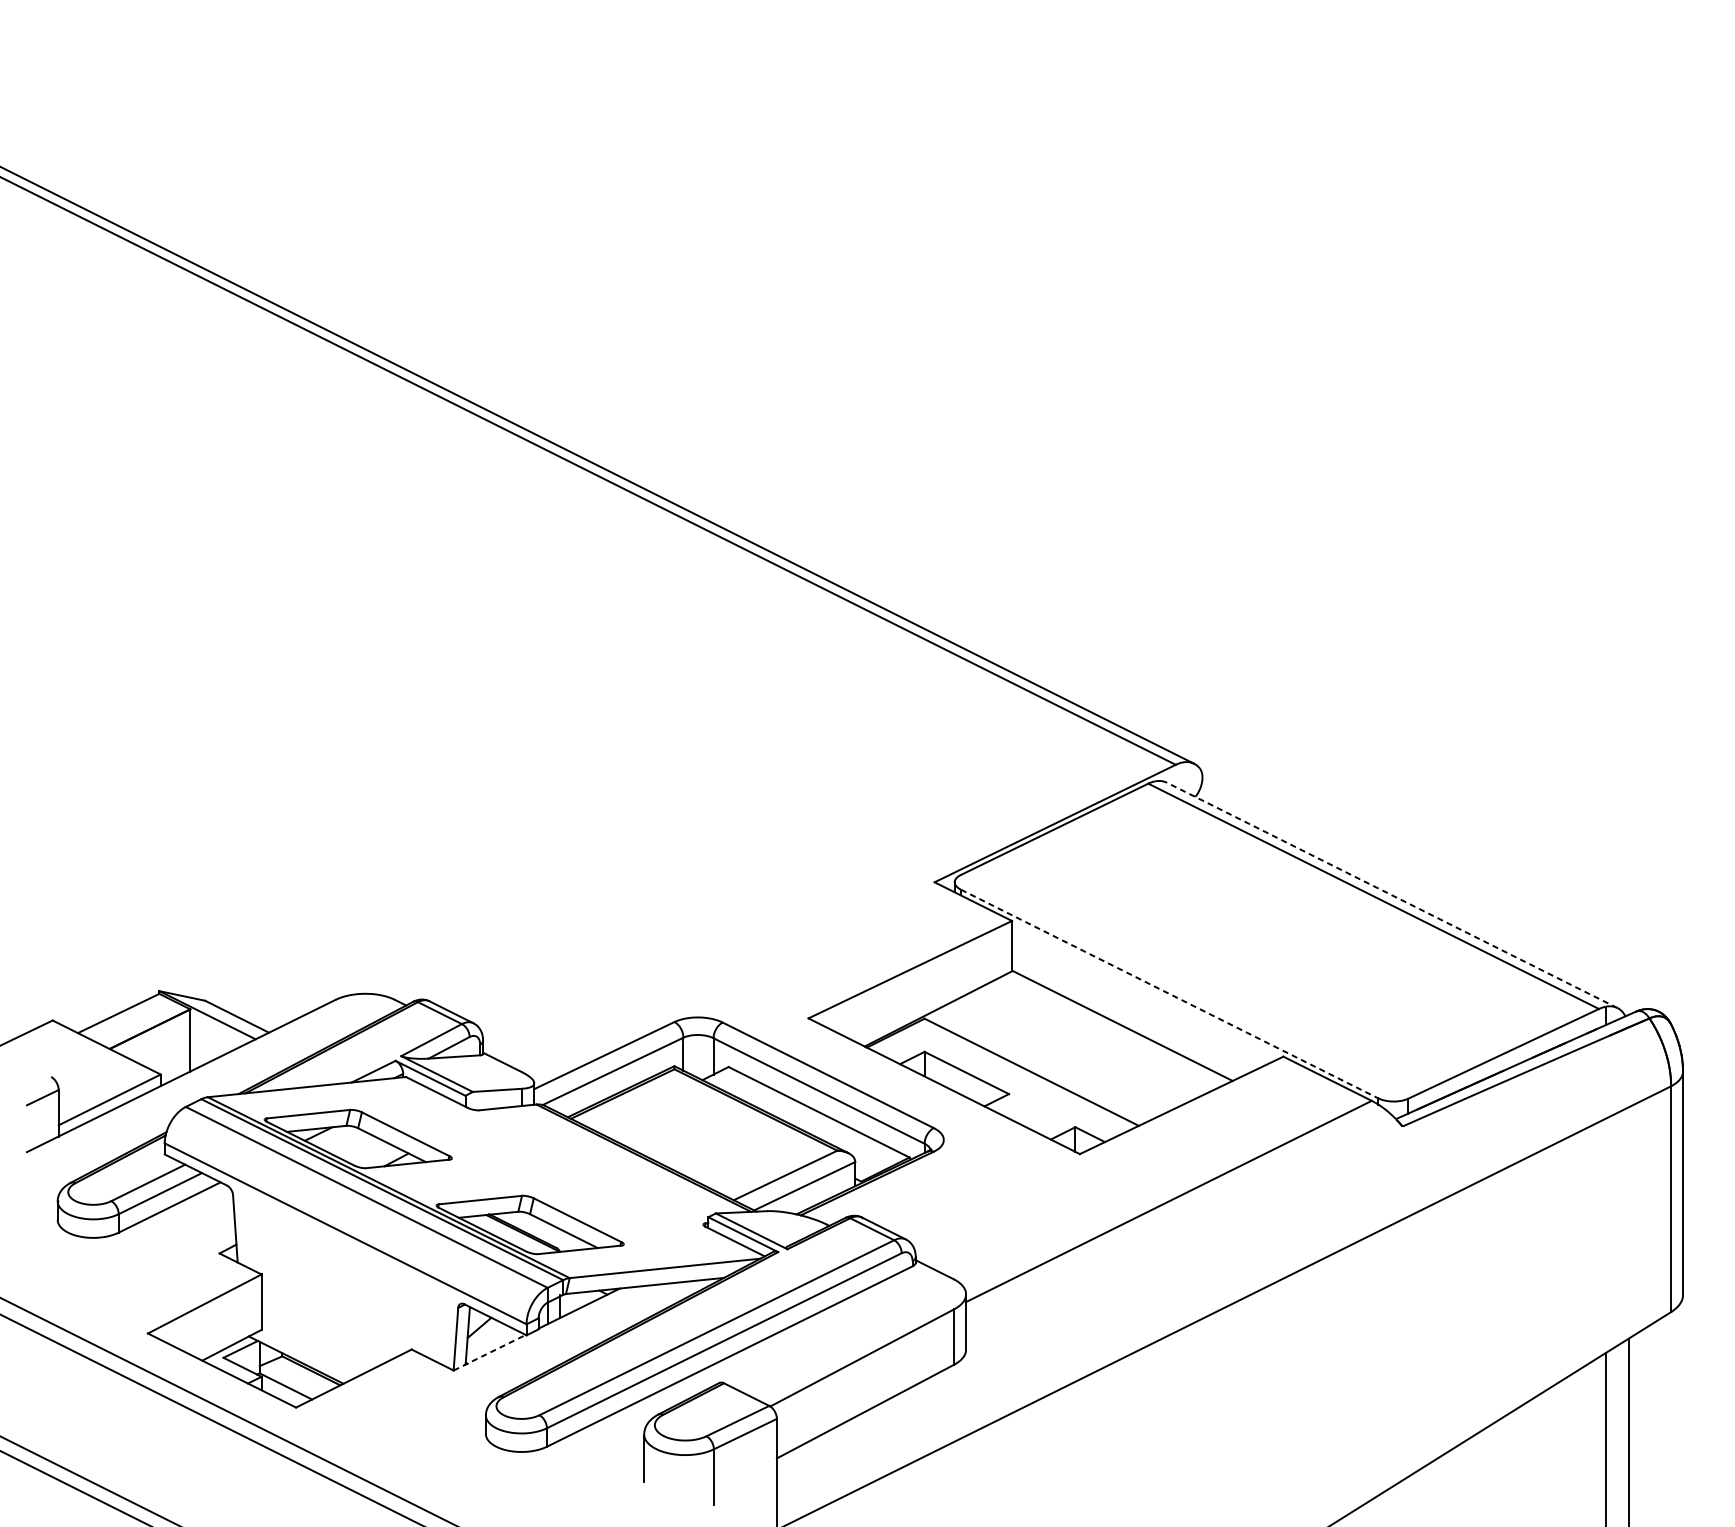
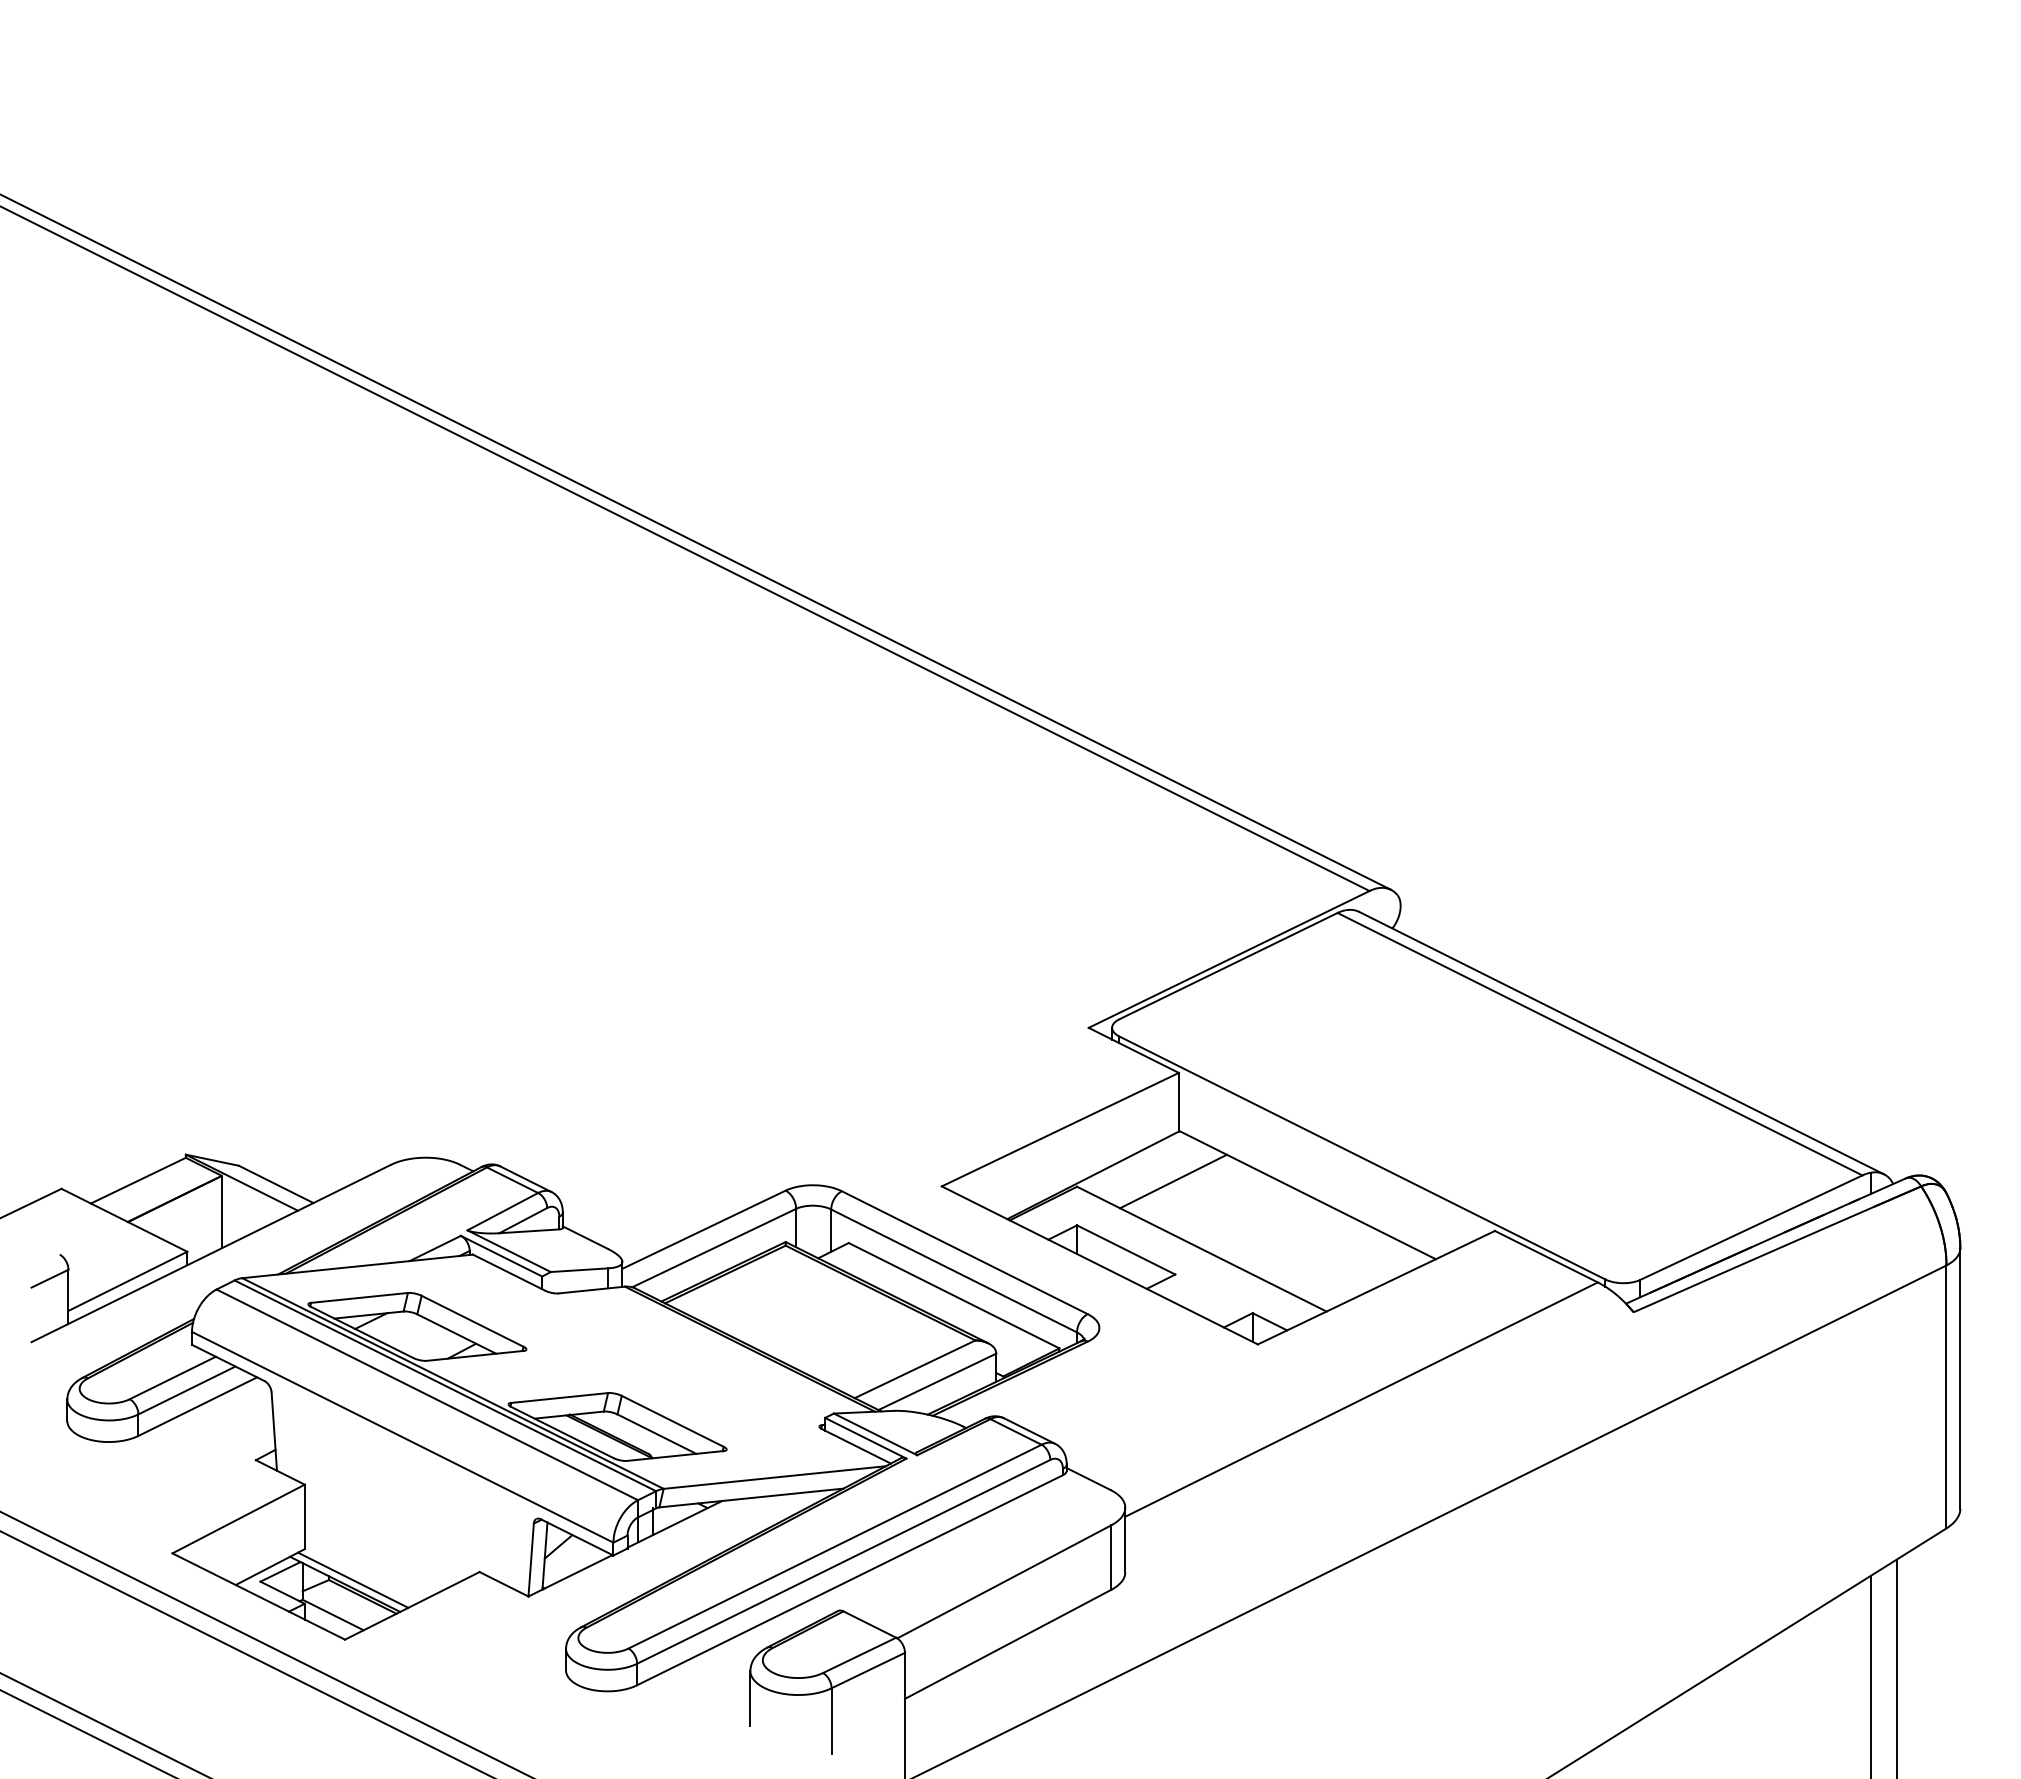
line: (1392, 894) -> (1621, 1042), dashed -> solid
line: (1169, 993) -> (1362, 1157), dashed -> solid
line: (1007, 1014) -> (1173, 1181), added
line: (489, 1352) -> (570, 1575), dashed -> solid
line: (303, 1355) -> (353, 1579), added

